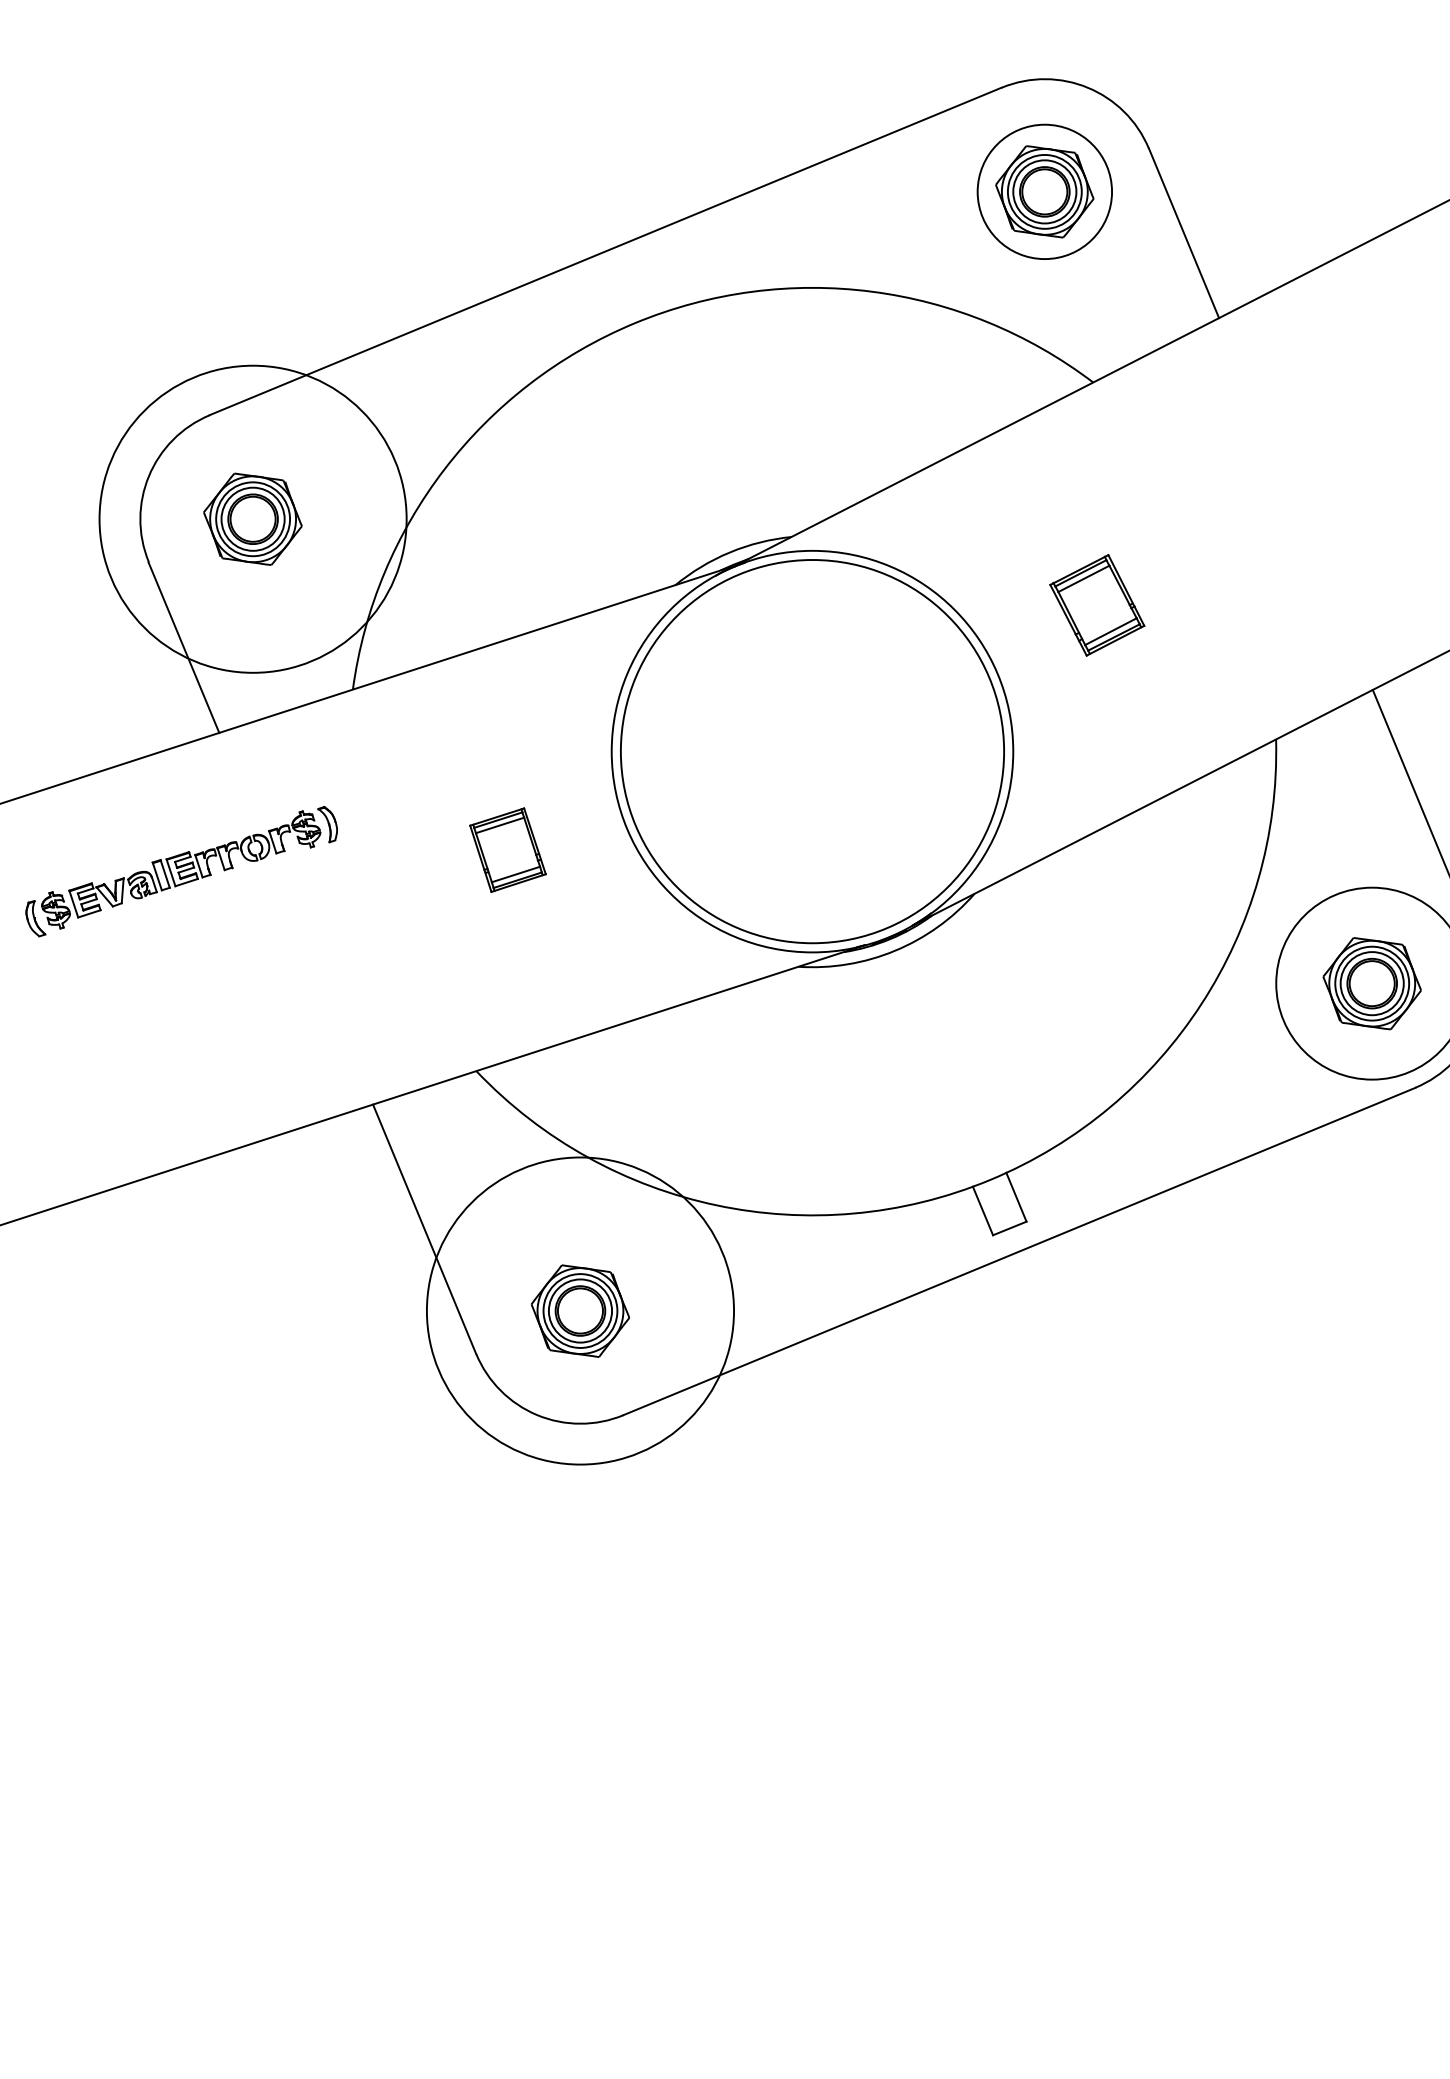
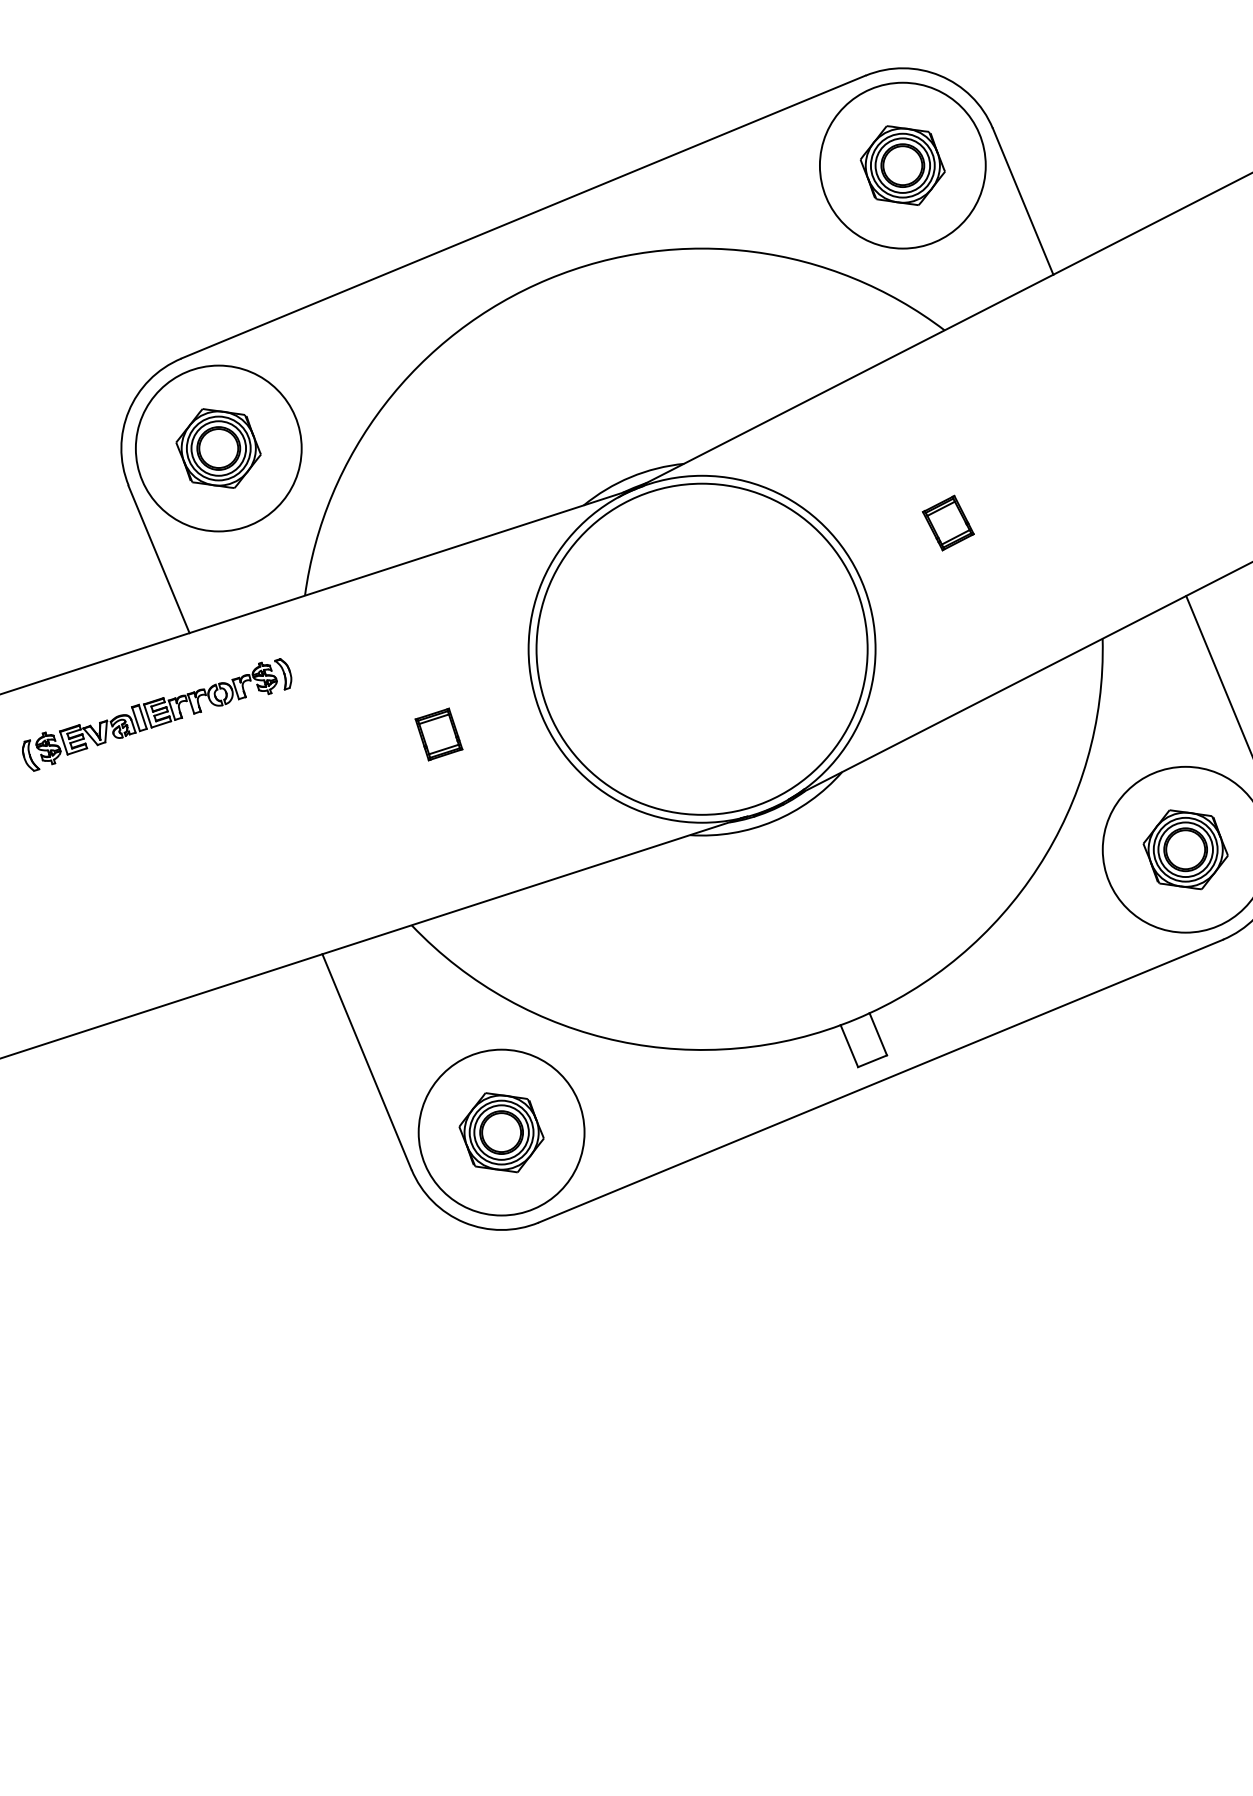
circle: (1044, 191) -> (902, 165), size x1.43
circle: (253, 519) -> (219, 448), size x0.62
part: (1097, 605) -> (948, 523), size x0.62
part: (507, 850) -> (438, 734), size x0.71
part: (181, 871) -> (156, 714), moved
circle: (580, 1311) -> (501, 1133), size x0.62

